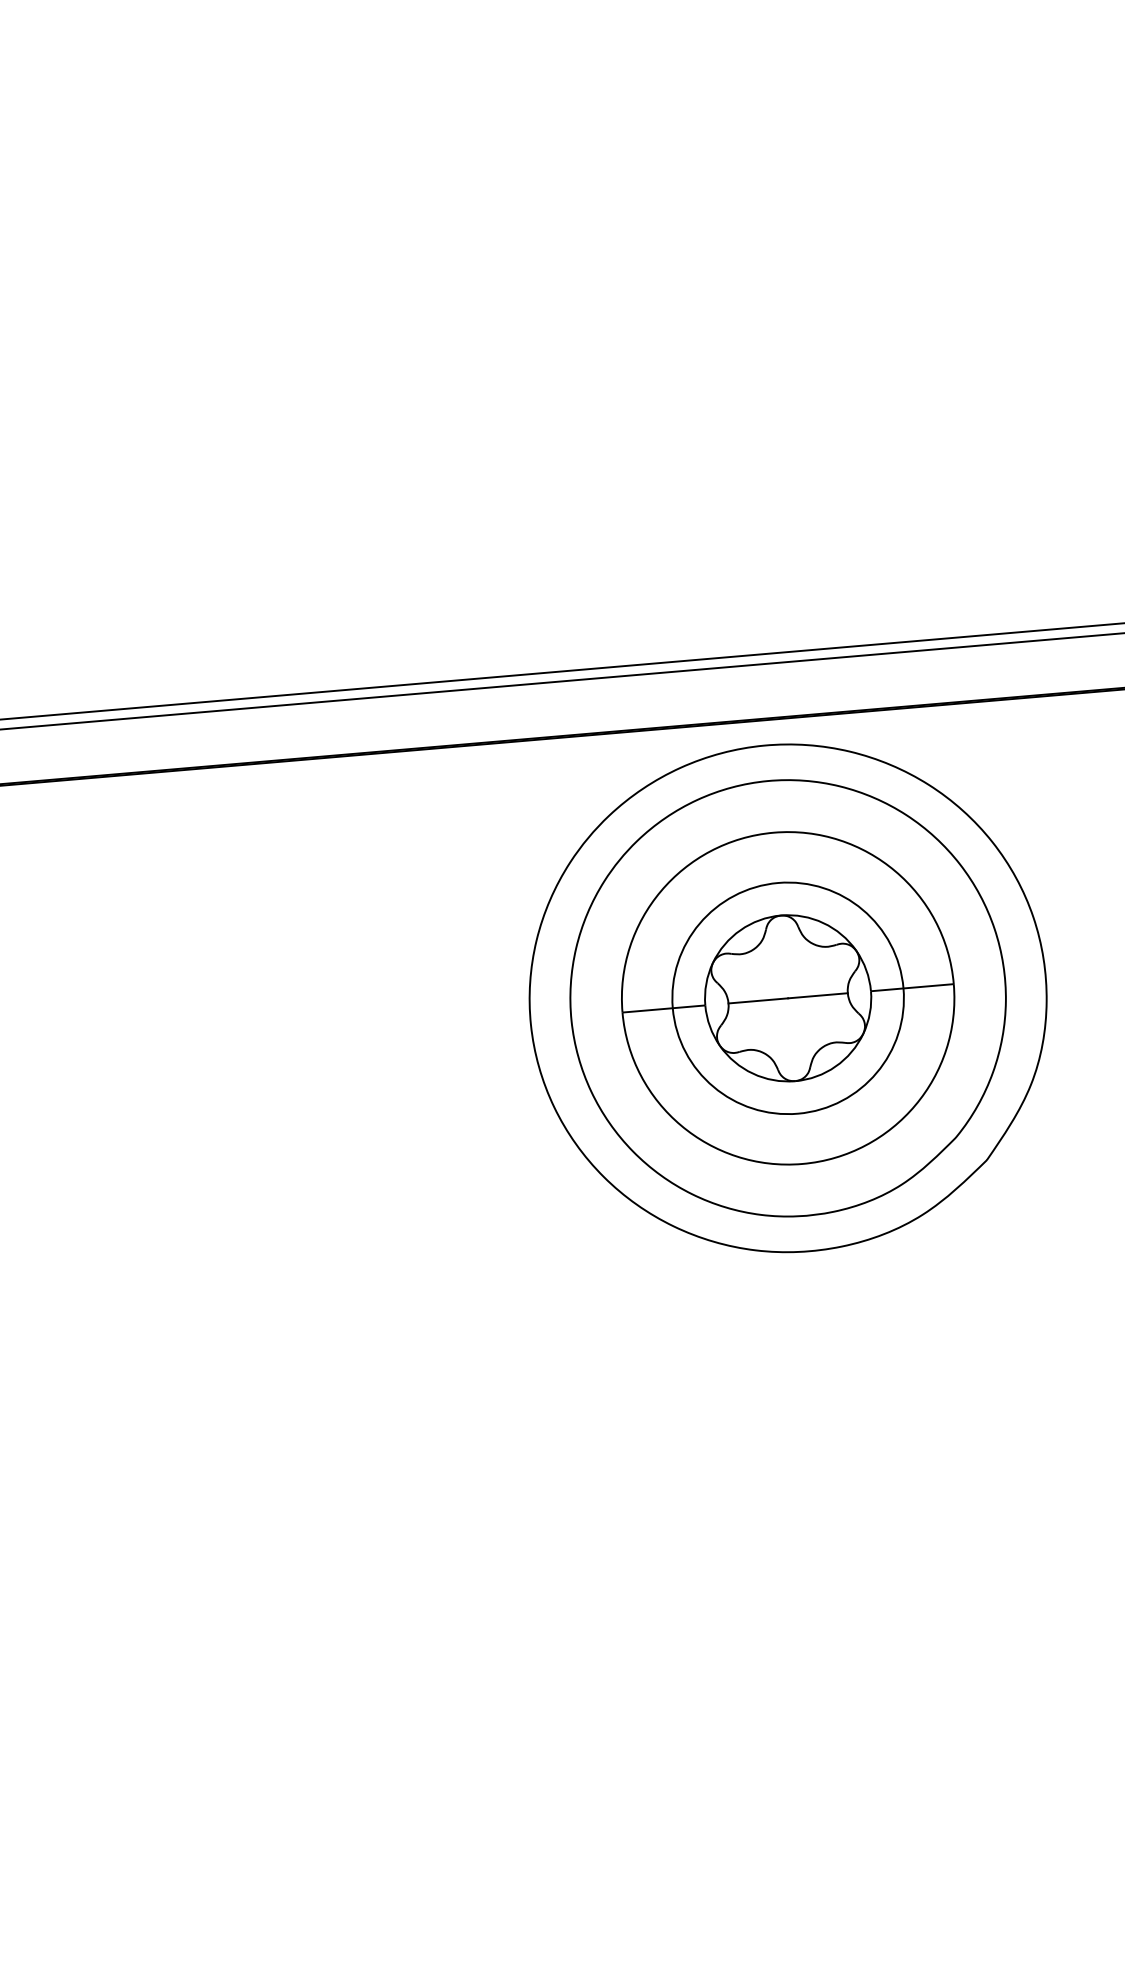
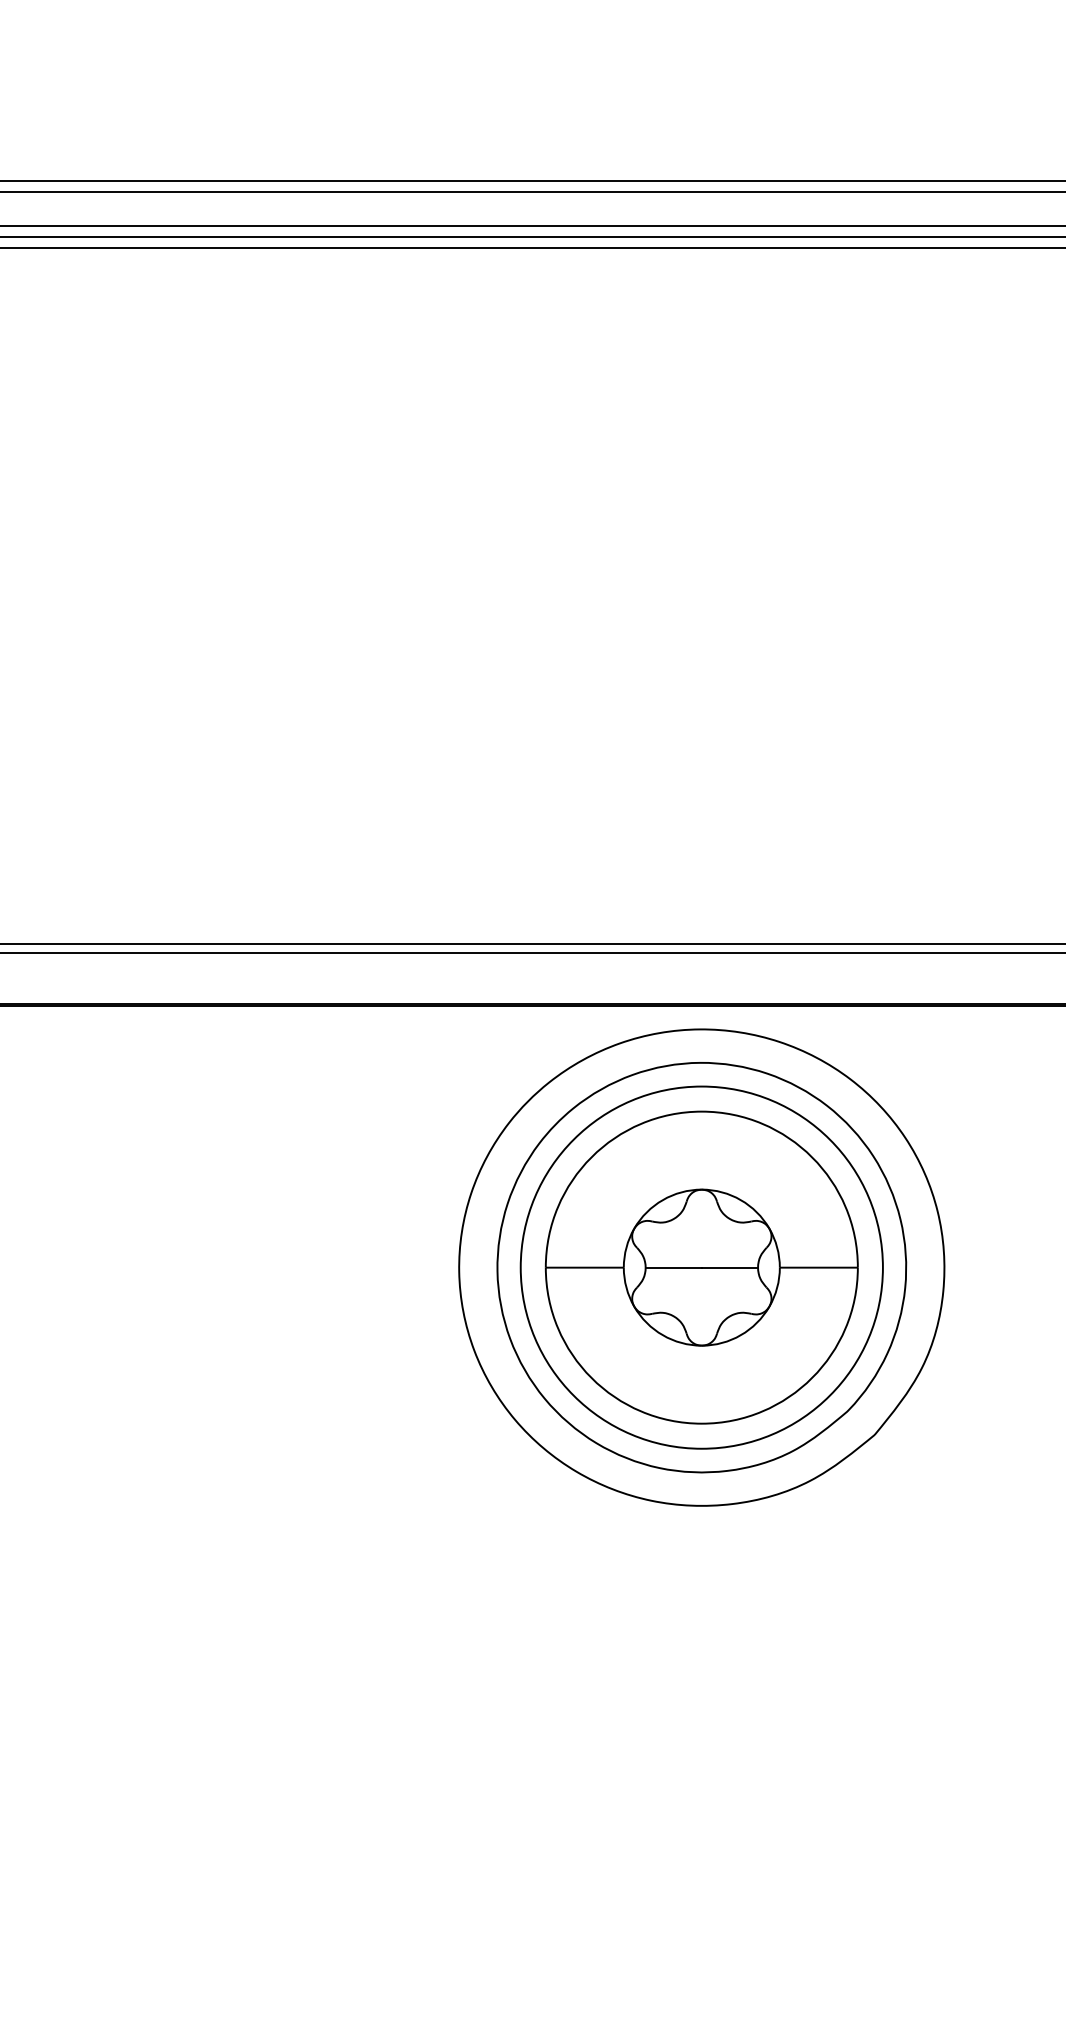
circle: (787, 998) -> (701, 1267), size x1.67

